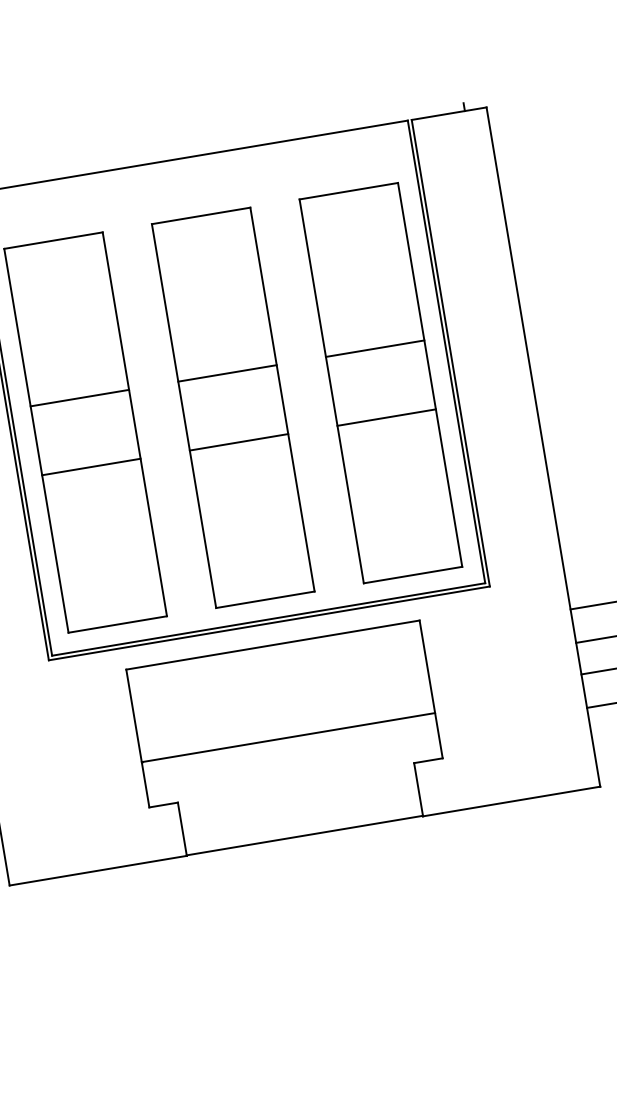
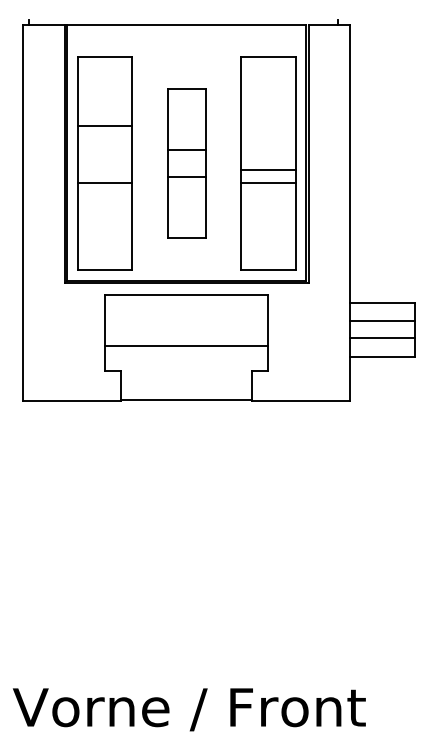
line: (375, 348) -> (268, 169), moved
line: (79, 398) -> (104, 125), moved
part: (233, 407) -> (186, 163), size x0.7

